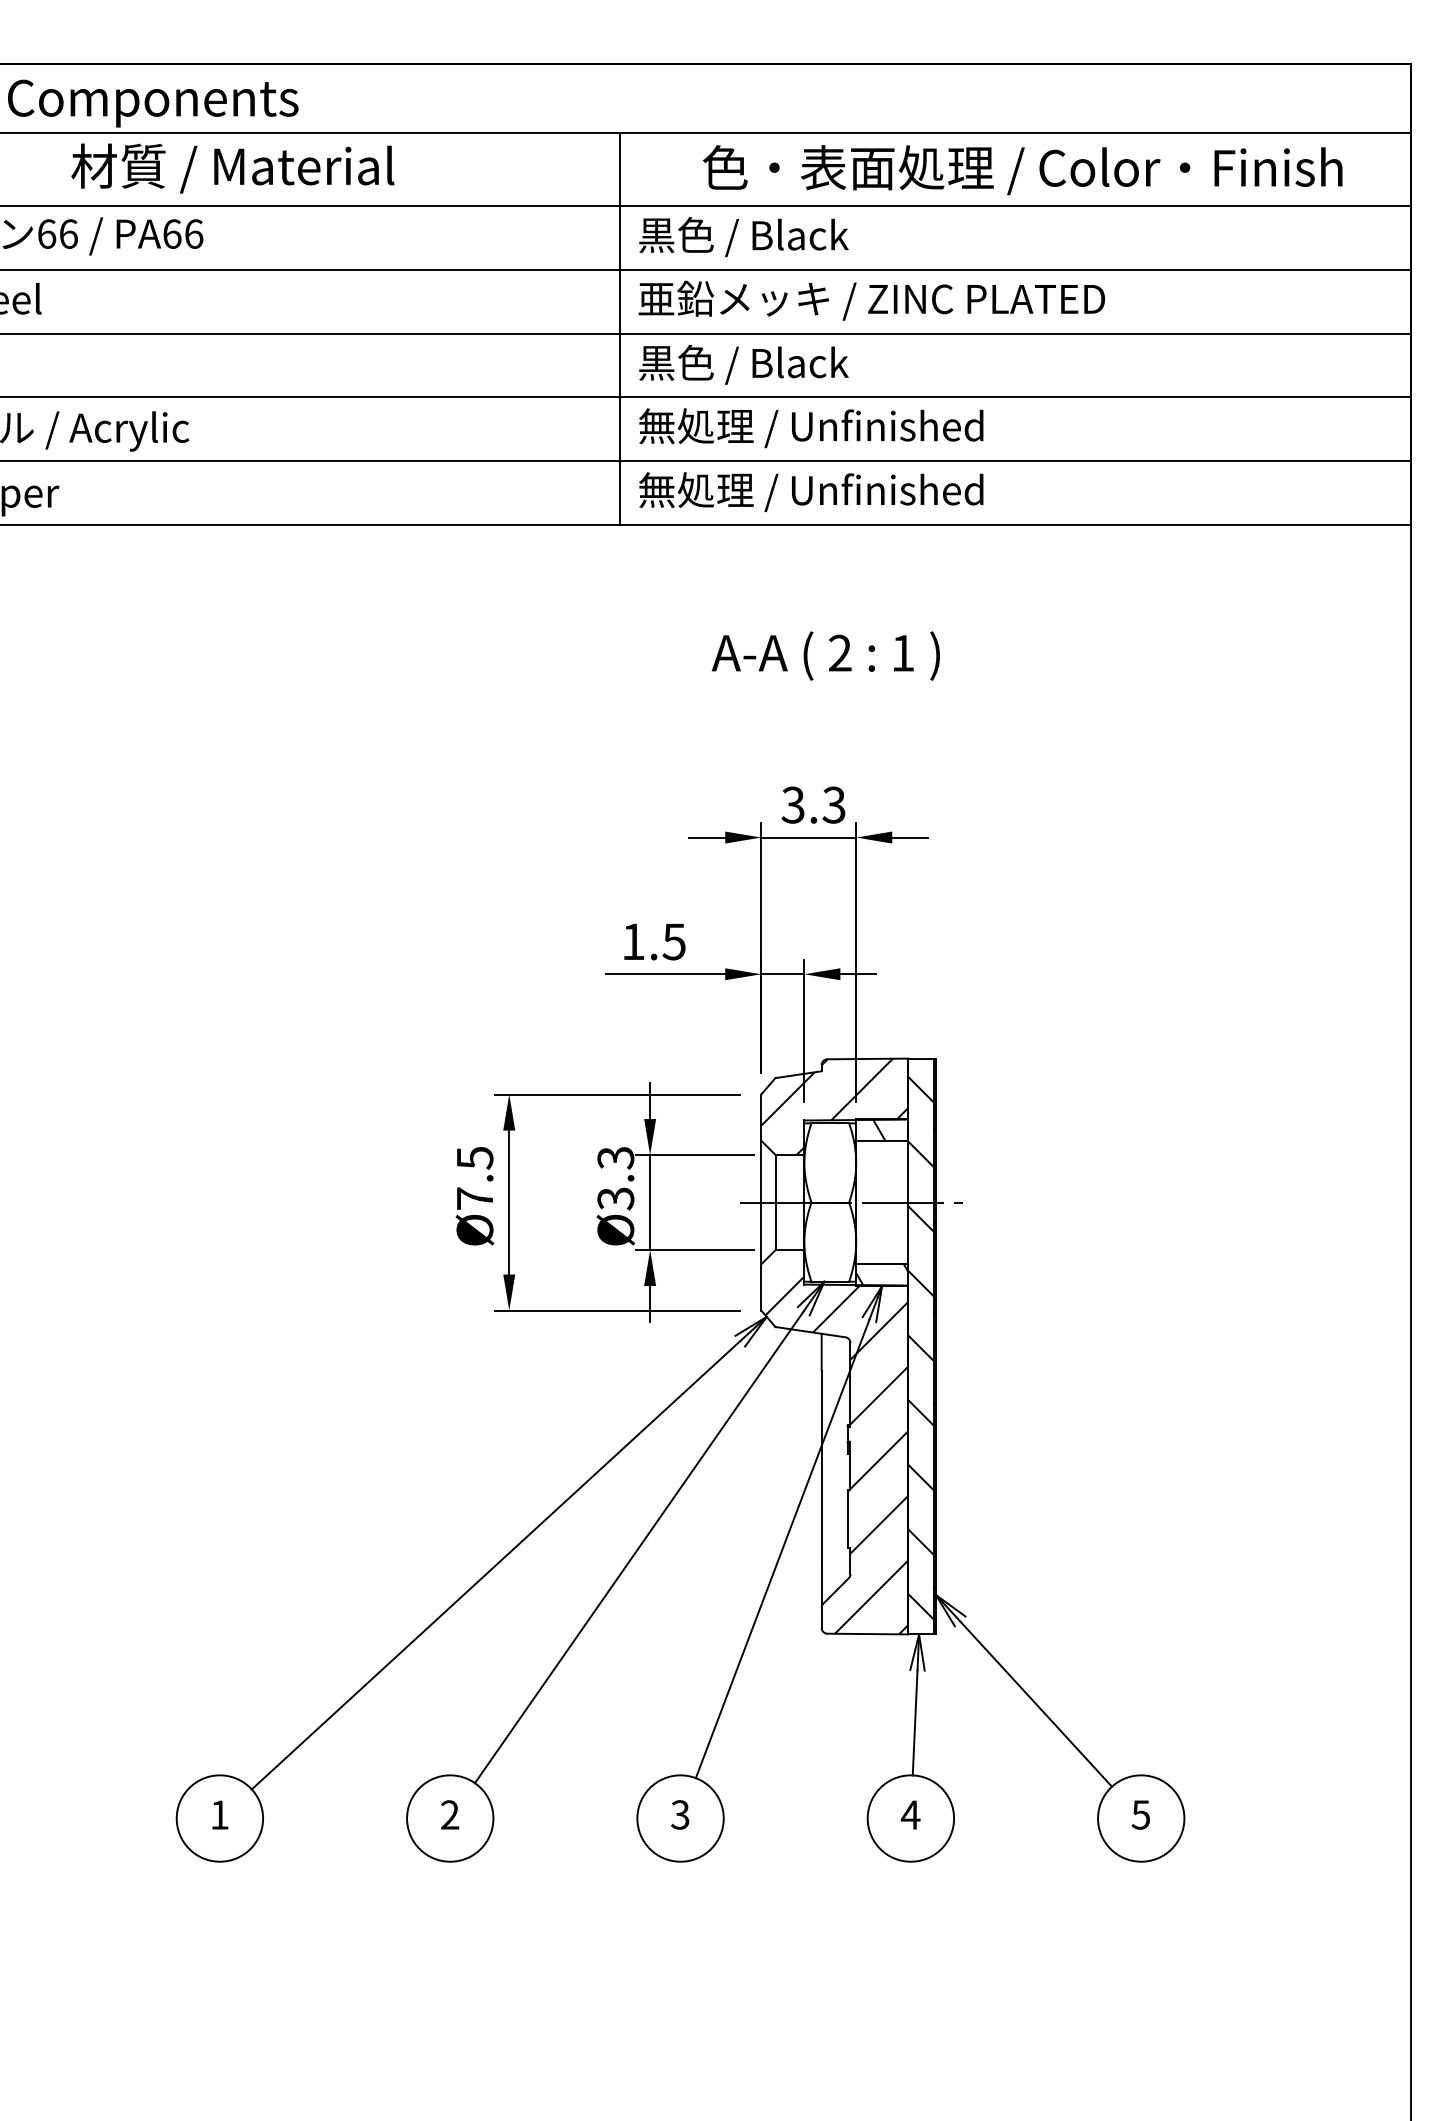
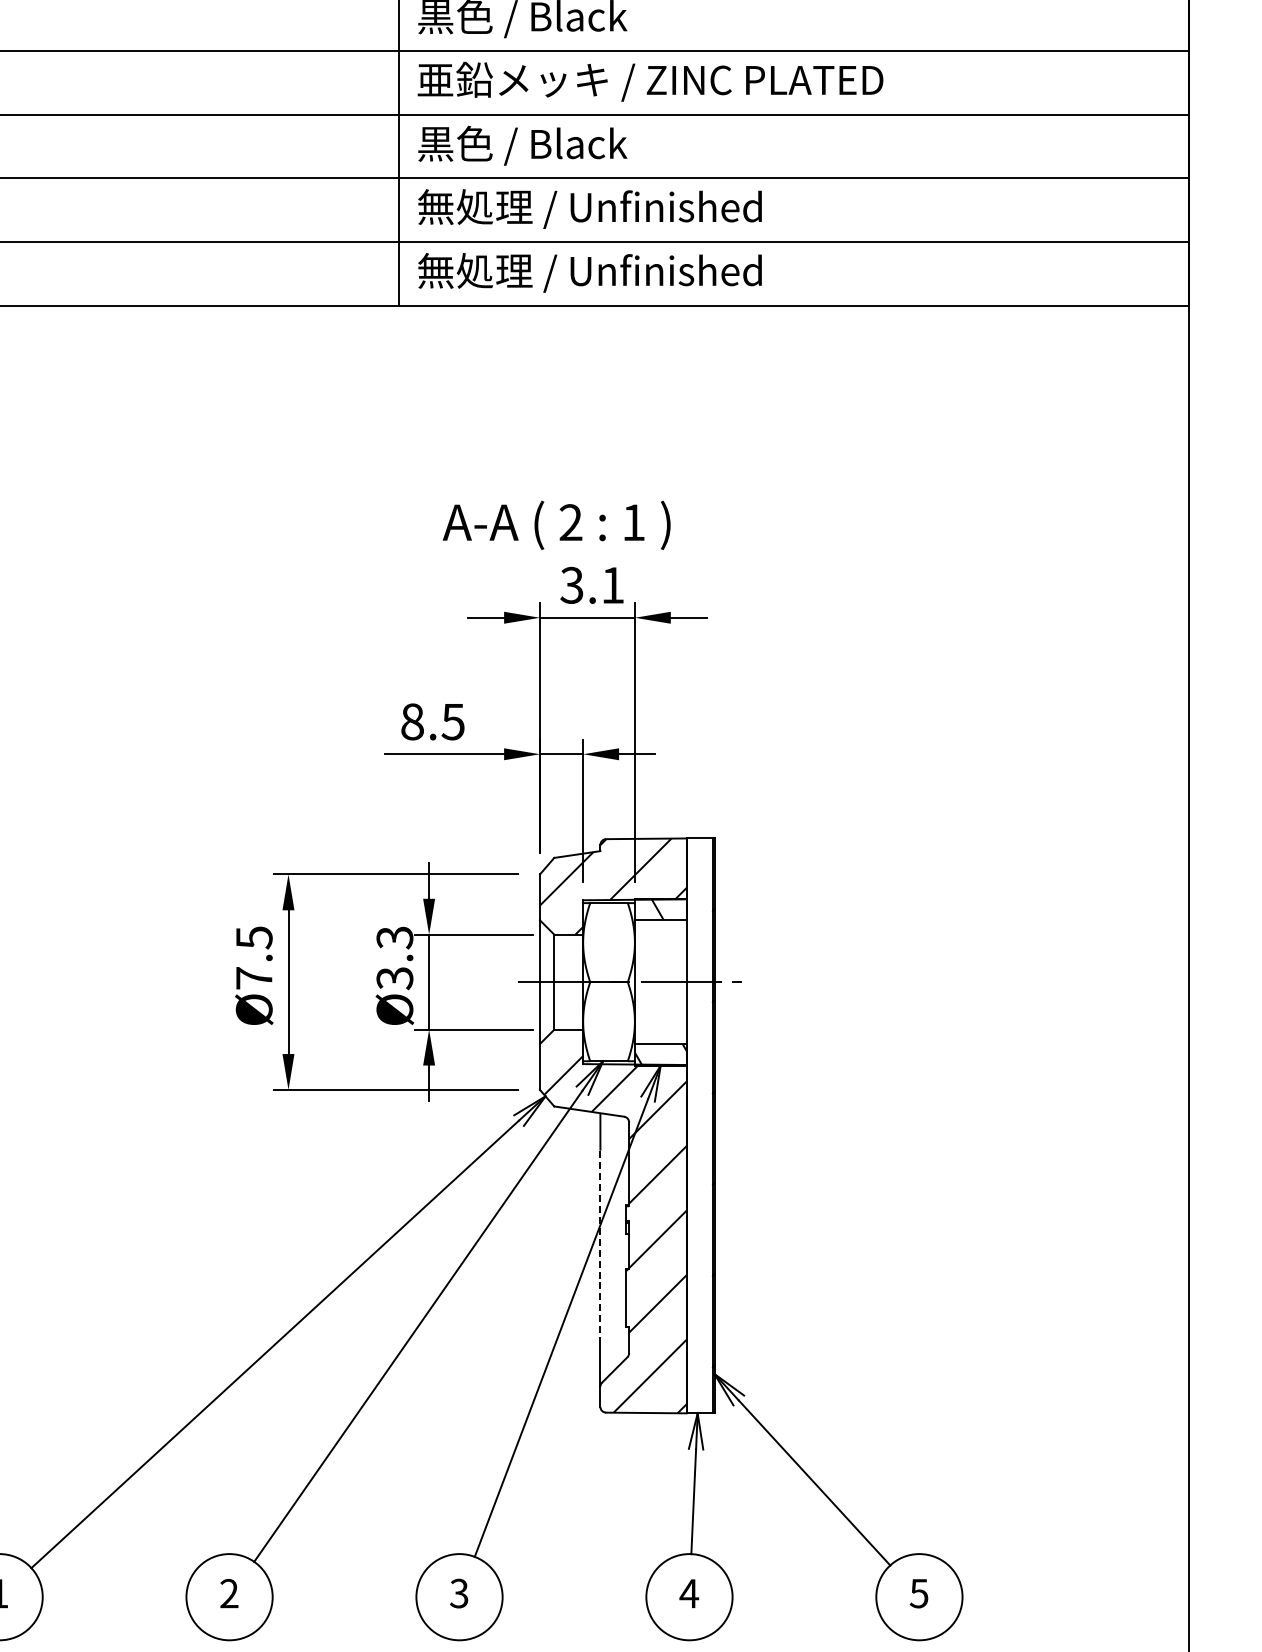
text: (825, 655) -> (556, 524), moved
text: (833, 804) -> (612, 584), 3.3 -> 3.1
text: (633, 941) -> (412, 721), 1.5 -> 8.5
hatch: (920, 1347) -> (699, 1126), removed
line: (821, 1467) -> (600, 1246), solid -> dashed

